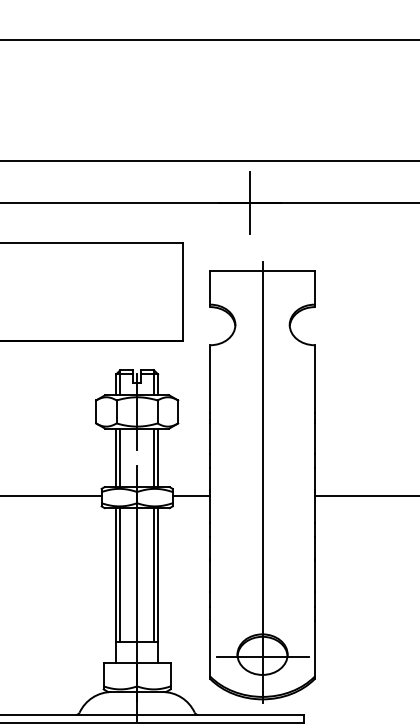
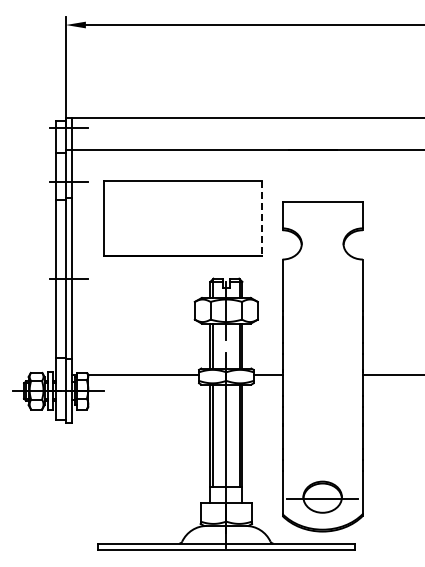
line: (250, 203) -> (313, 150), removed
line: (182, 291) -> (261, 218), solid -> dashed
line: (262, 481) -> (322, 364), removed

